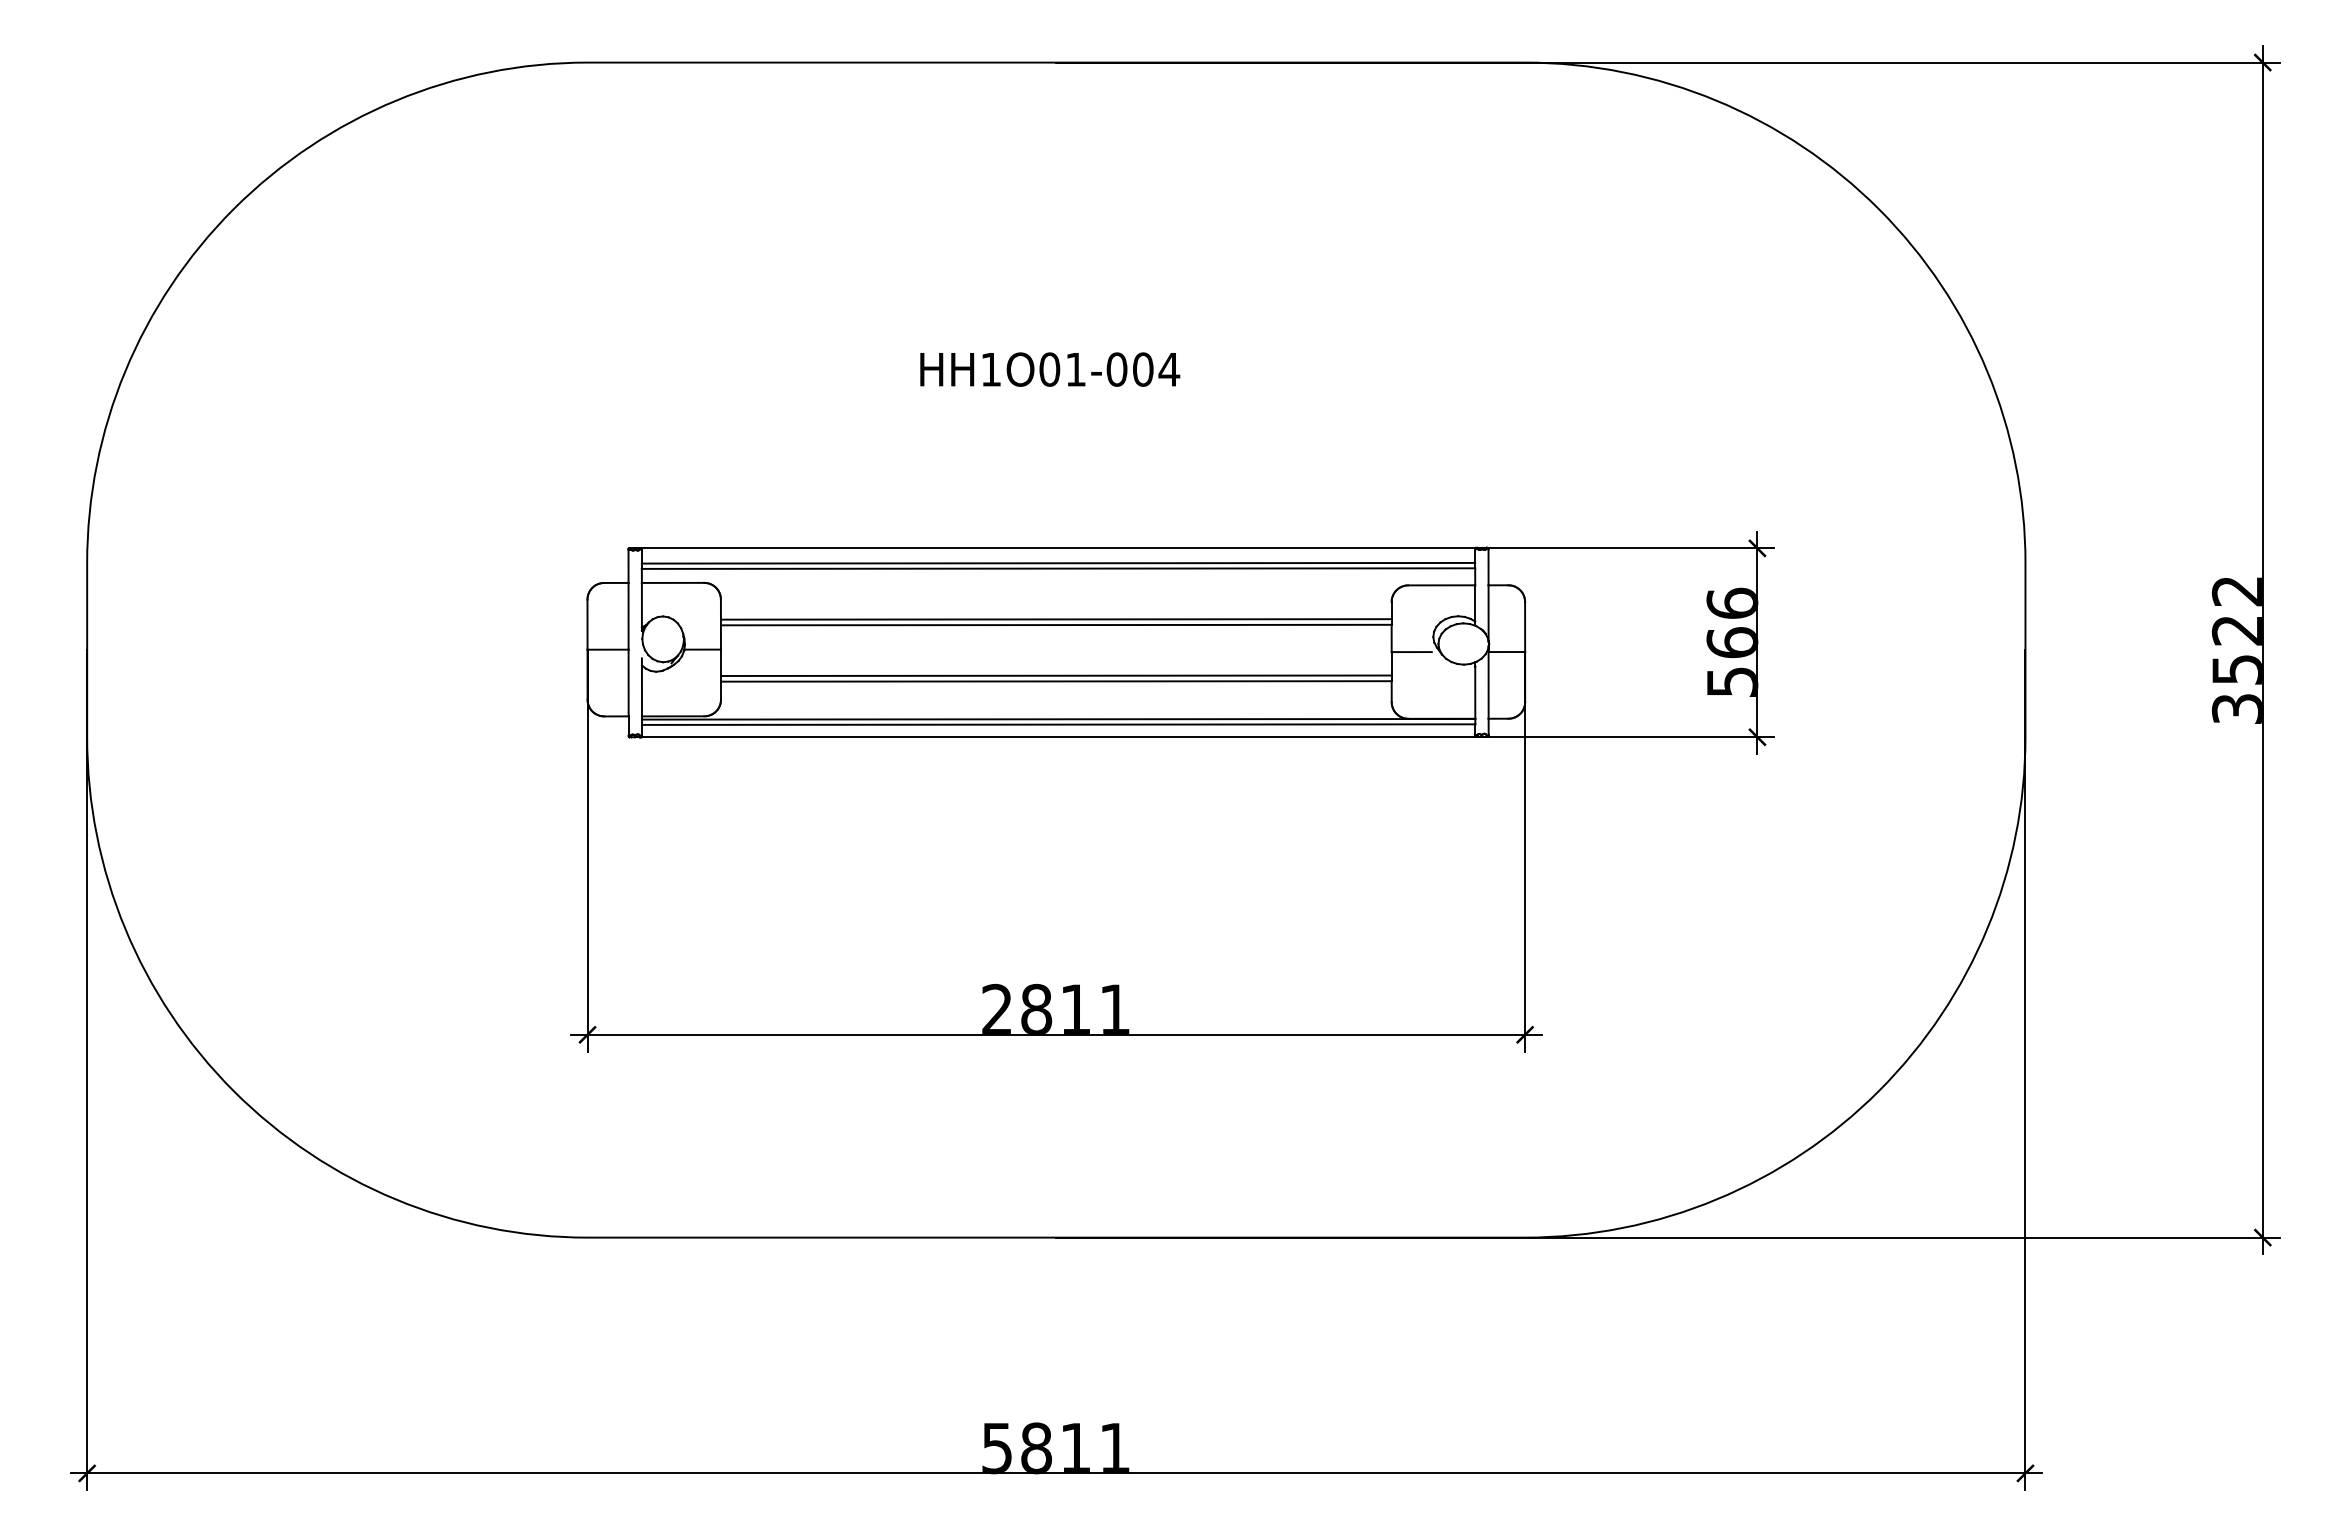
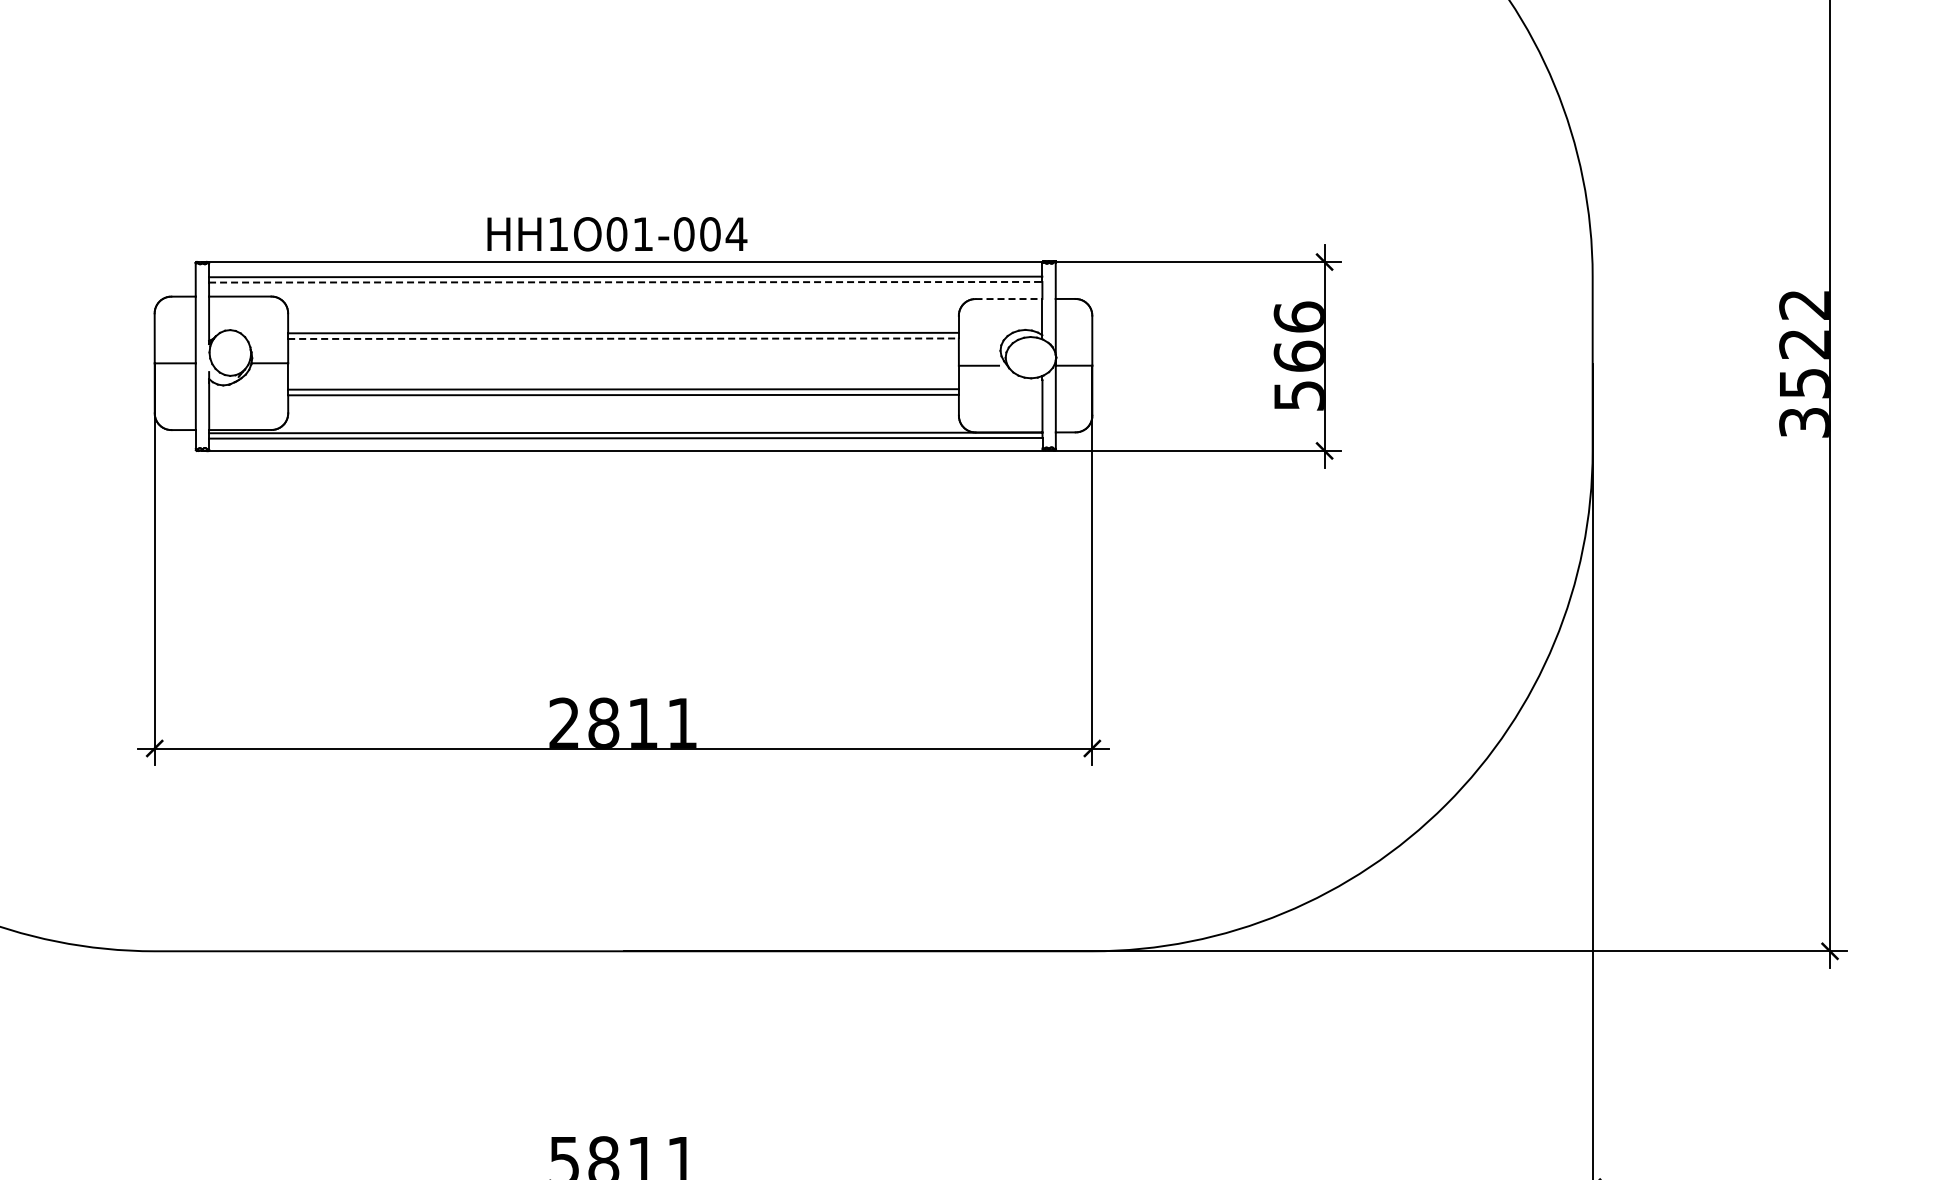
text: (1050, 369) -> (617, 234), moved
line: (1058, 568) -> (625, 282), solid -> dashed
line: (1442, 585) -> (1009, 299), solid -> dashed
line: (1056, 625) -> (623, 339), solid -> dashed

